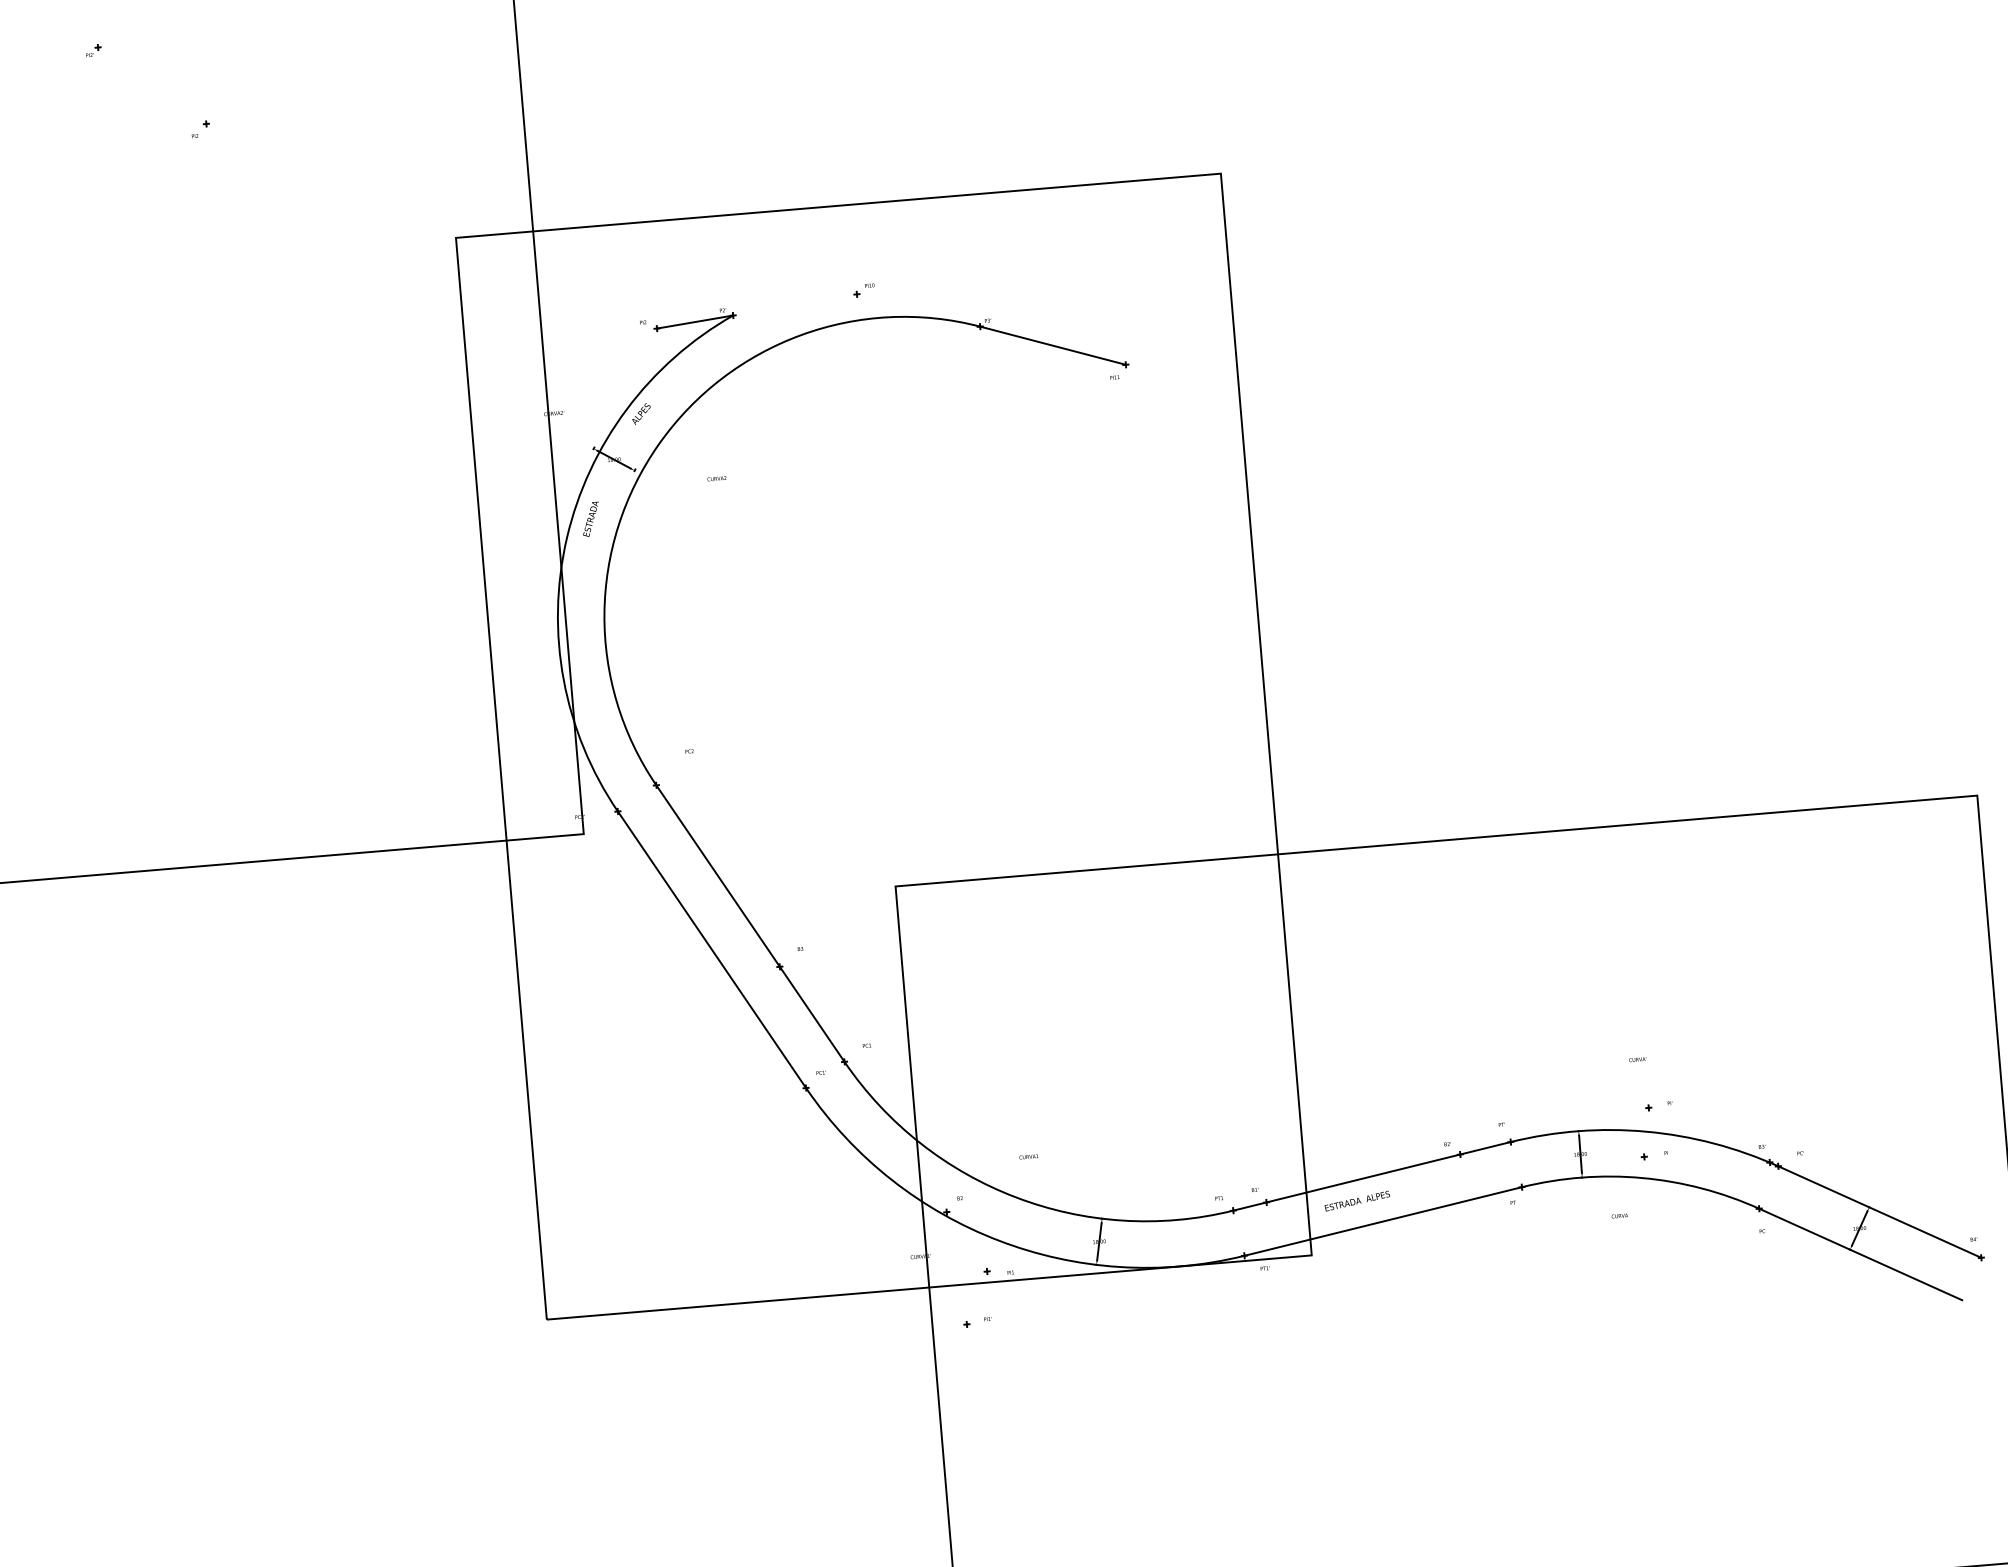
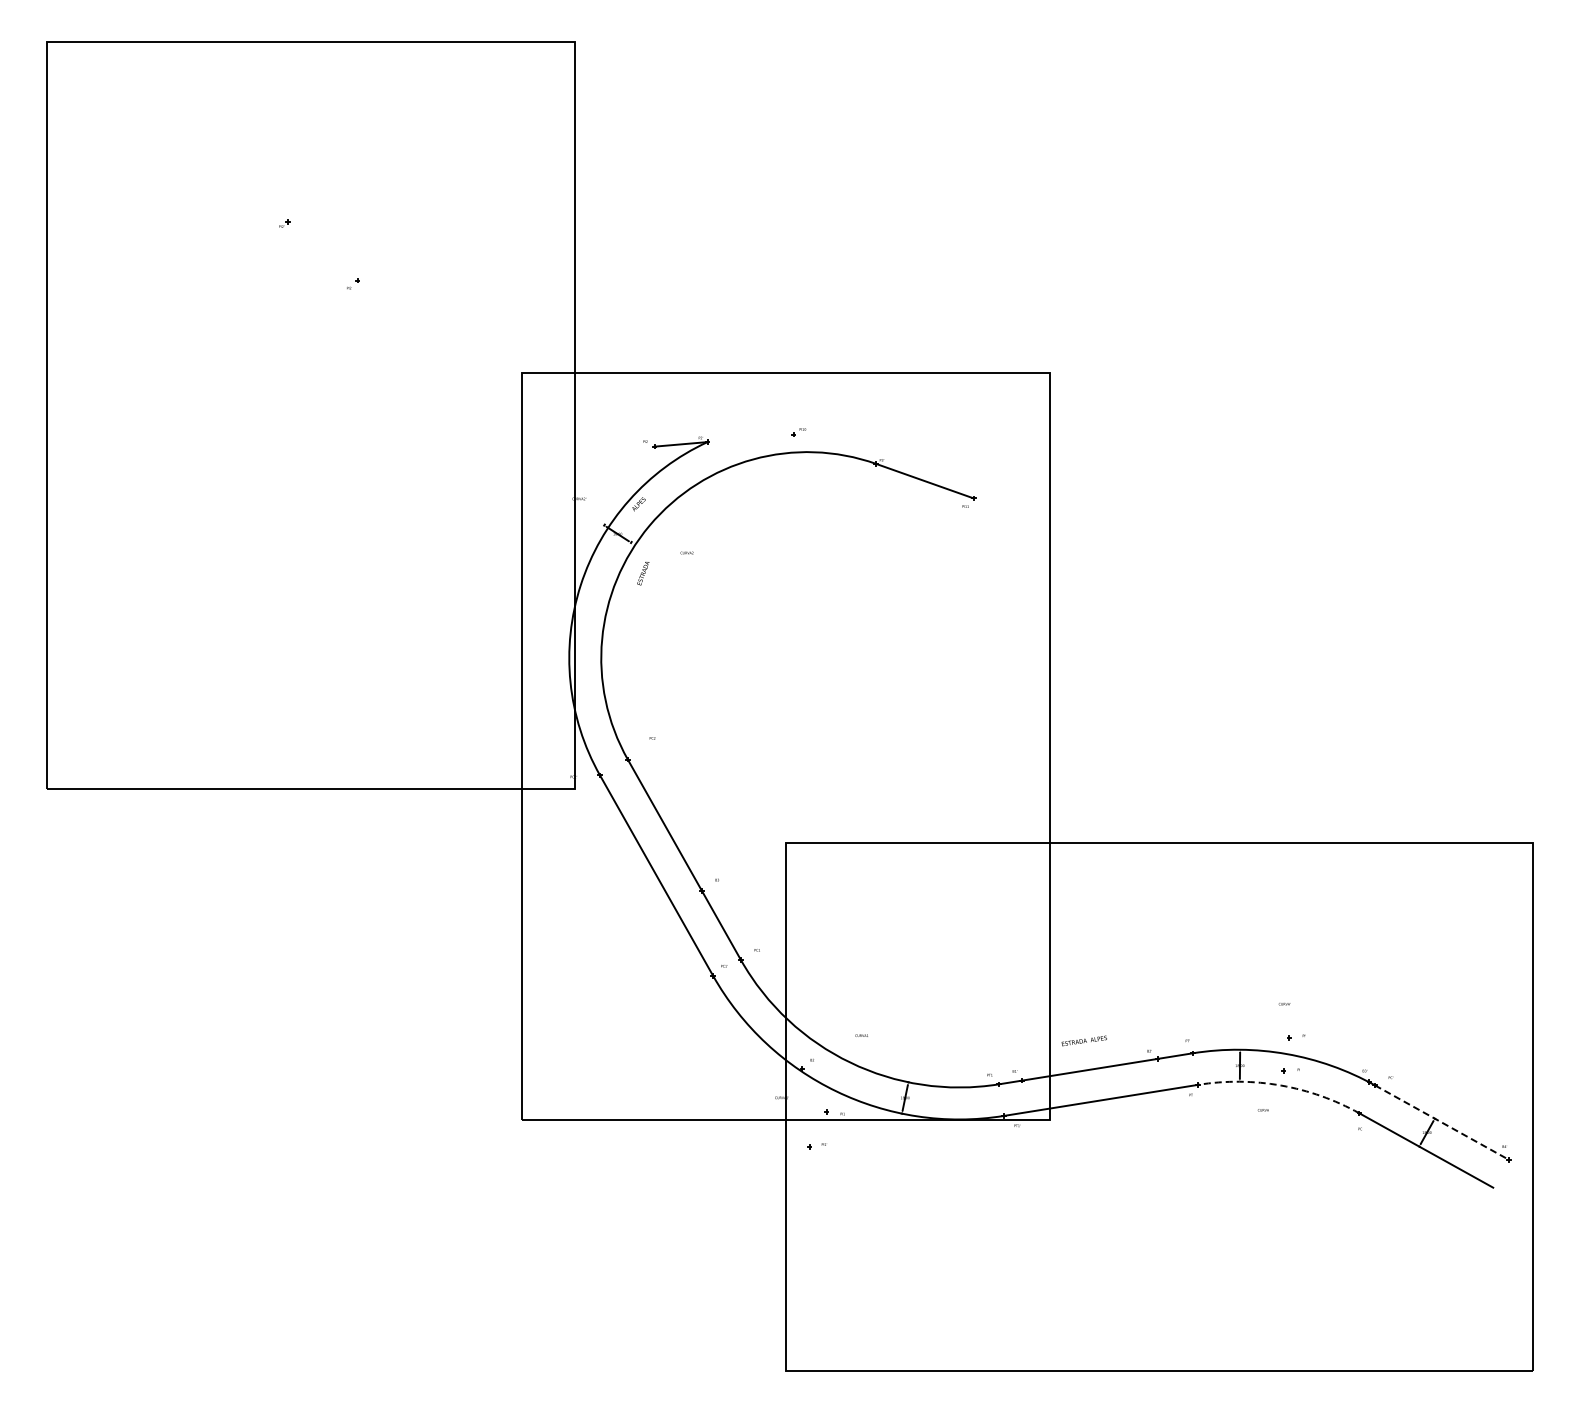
text: (591, 519) -> (643, 573), moved
arc: (1643, 1177) -> (1281, 1085), solid -> dashed
text: (1356, 1200) -> (1083, 1040), moved
line: (1879, 1212) -> (1441, 1122), solid -> dashed

